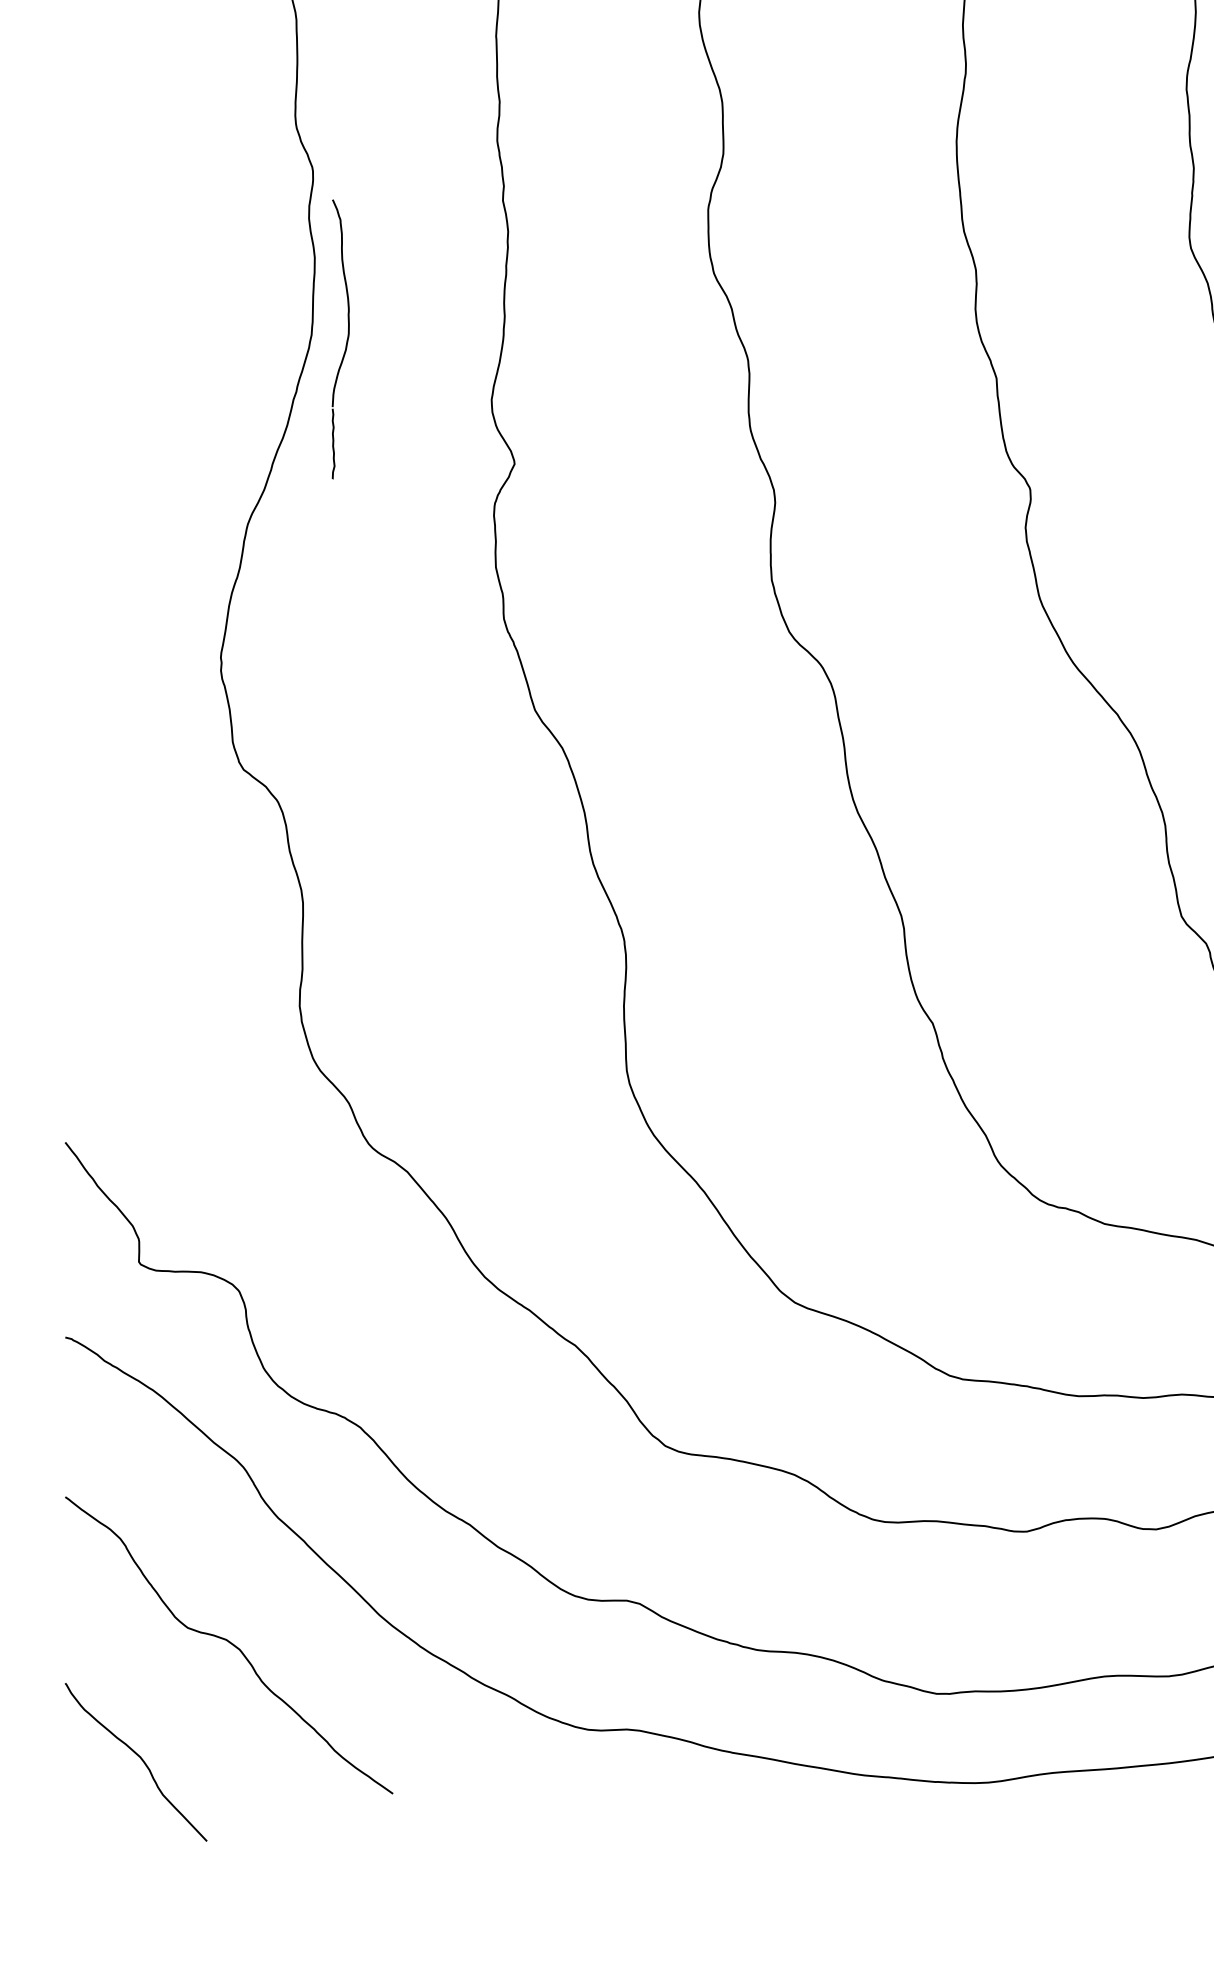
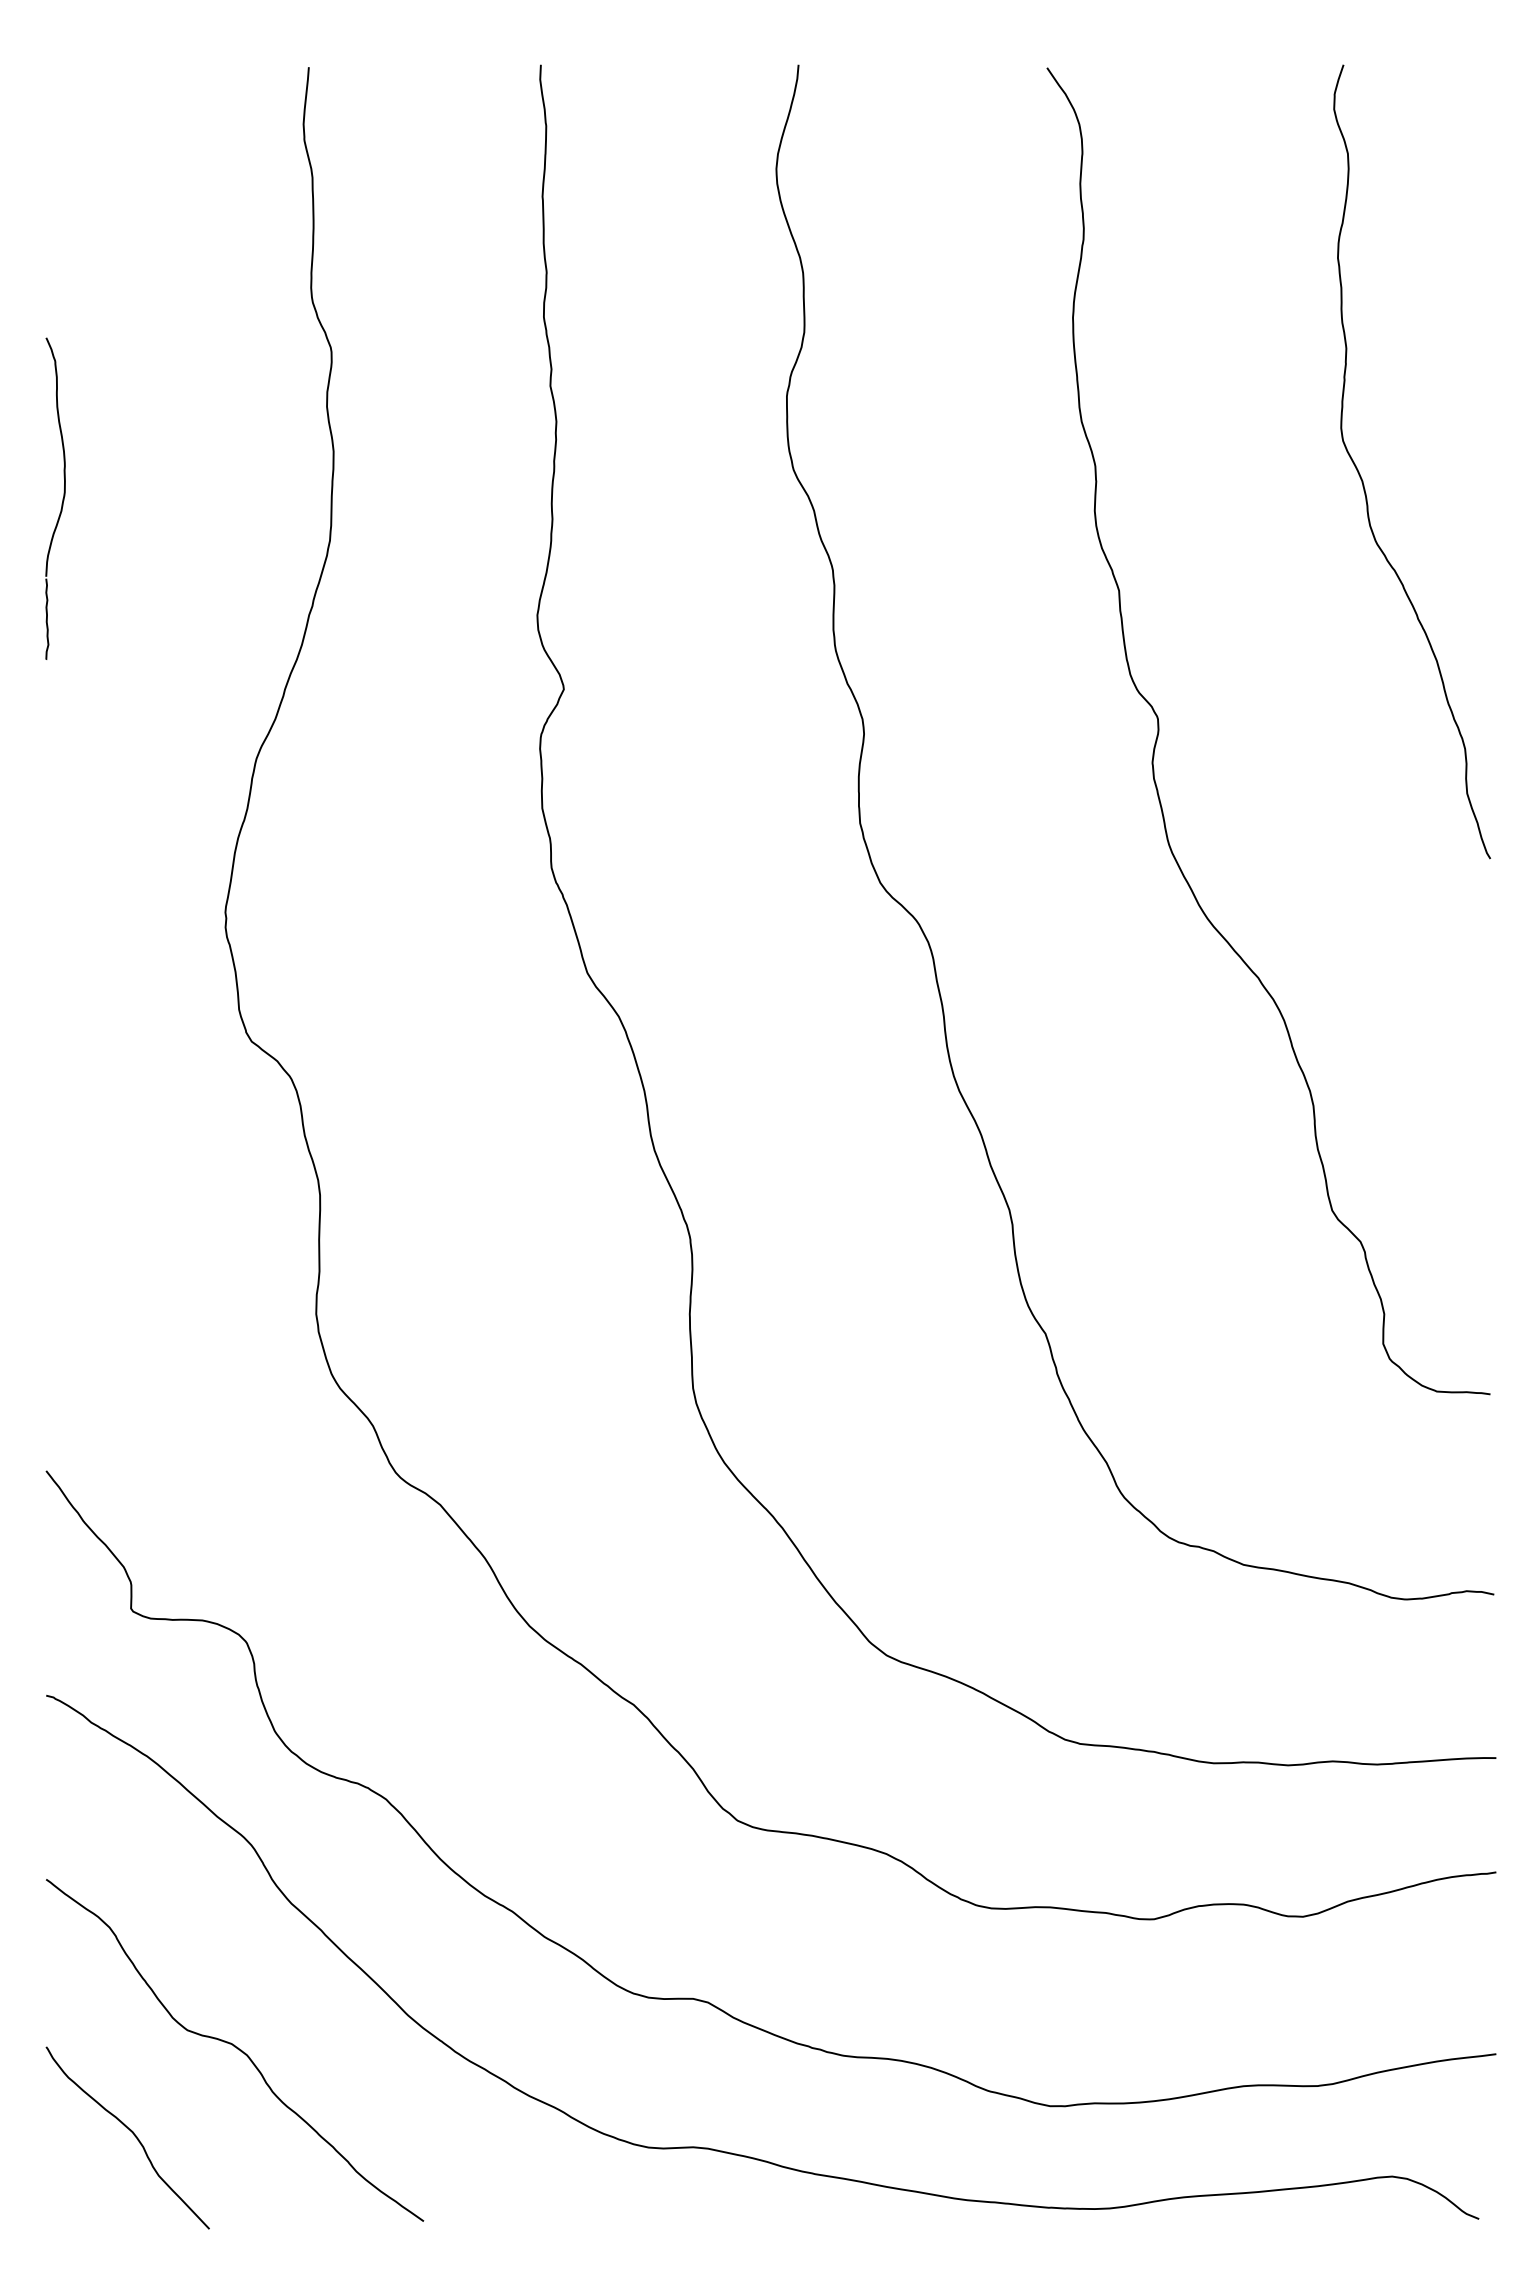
part: (346, 339) -> (62, 498), moved
curve: (139, 1757) -> (131, 2132), moved

